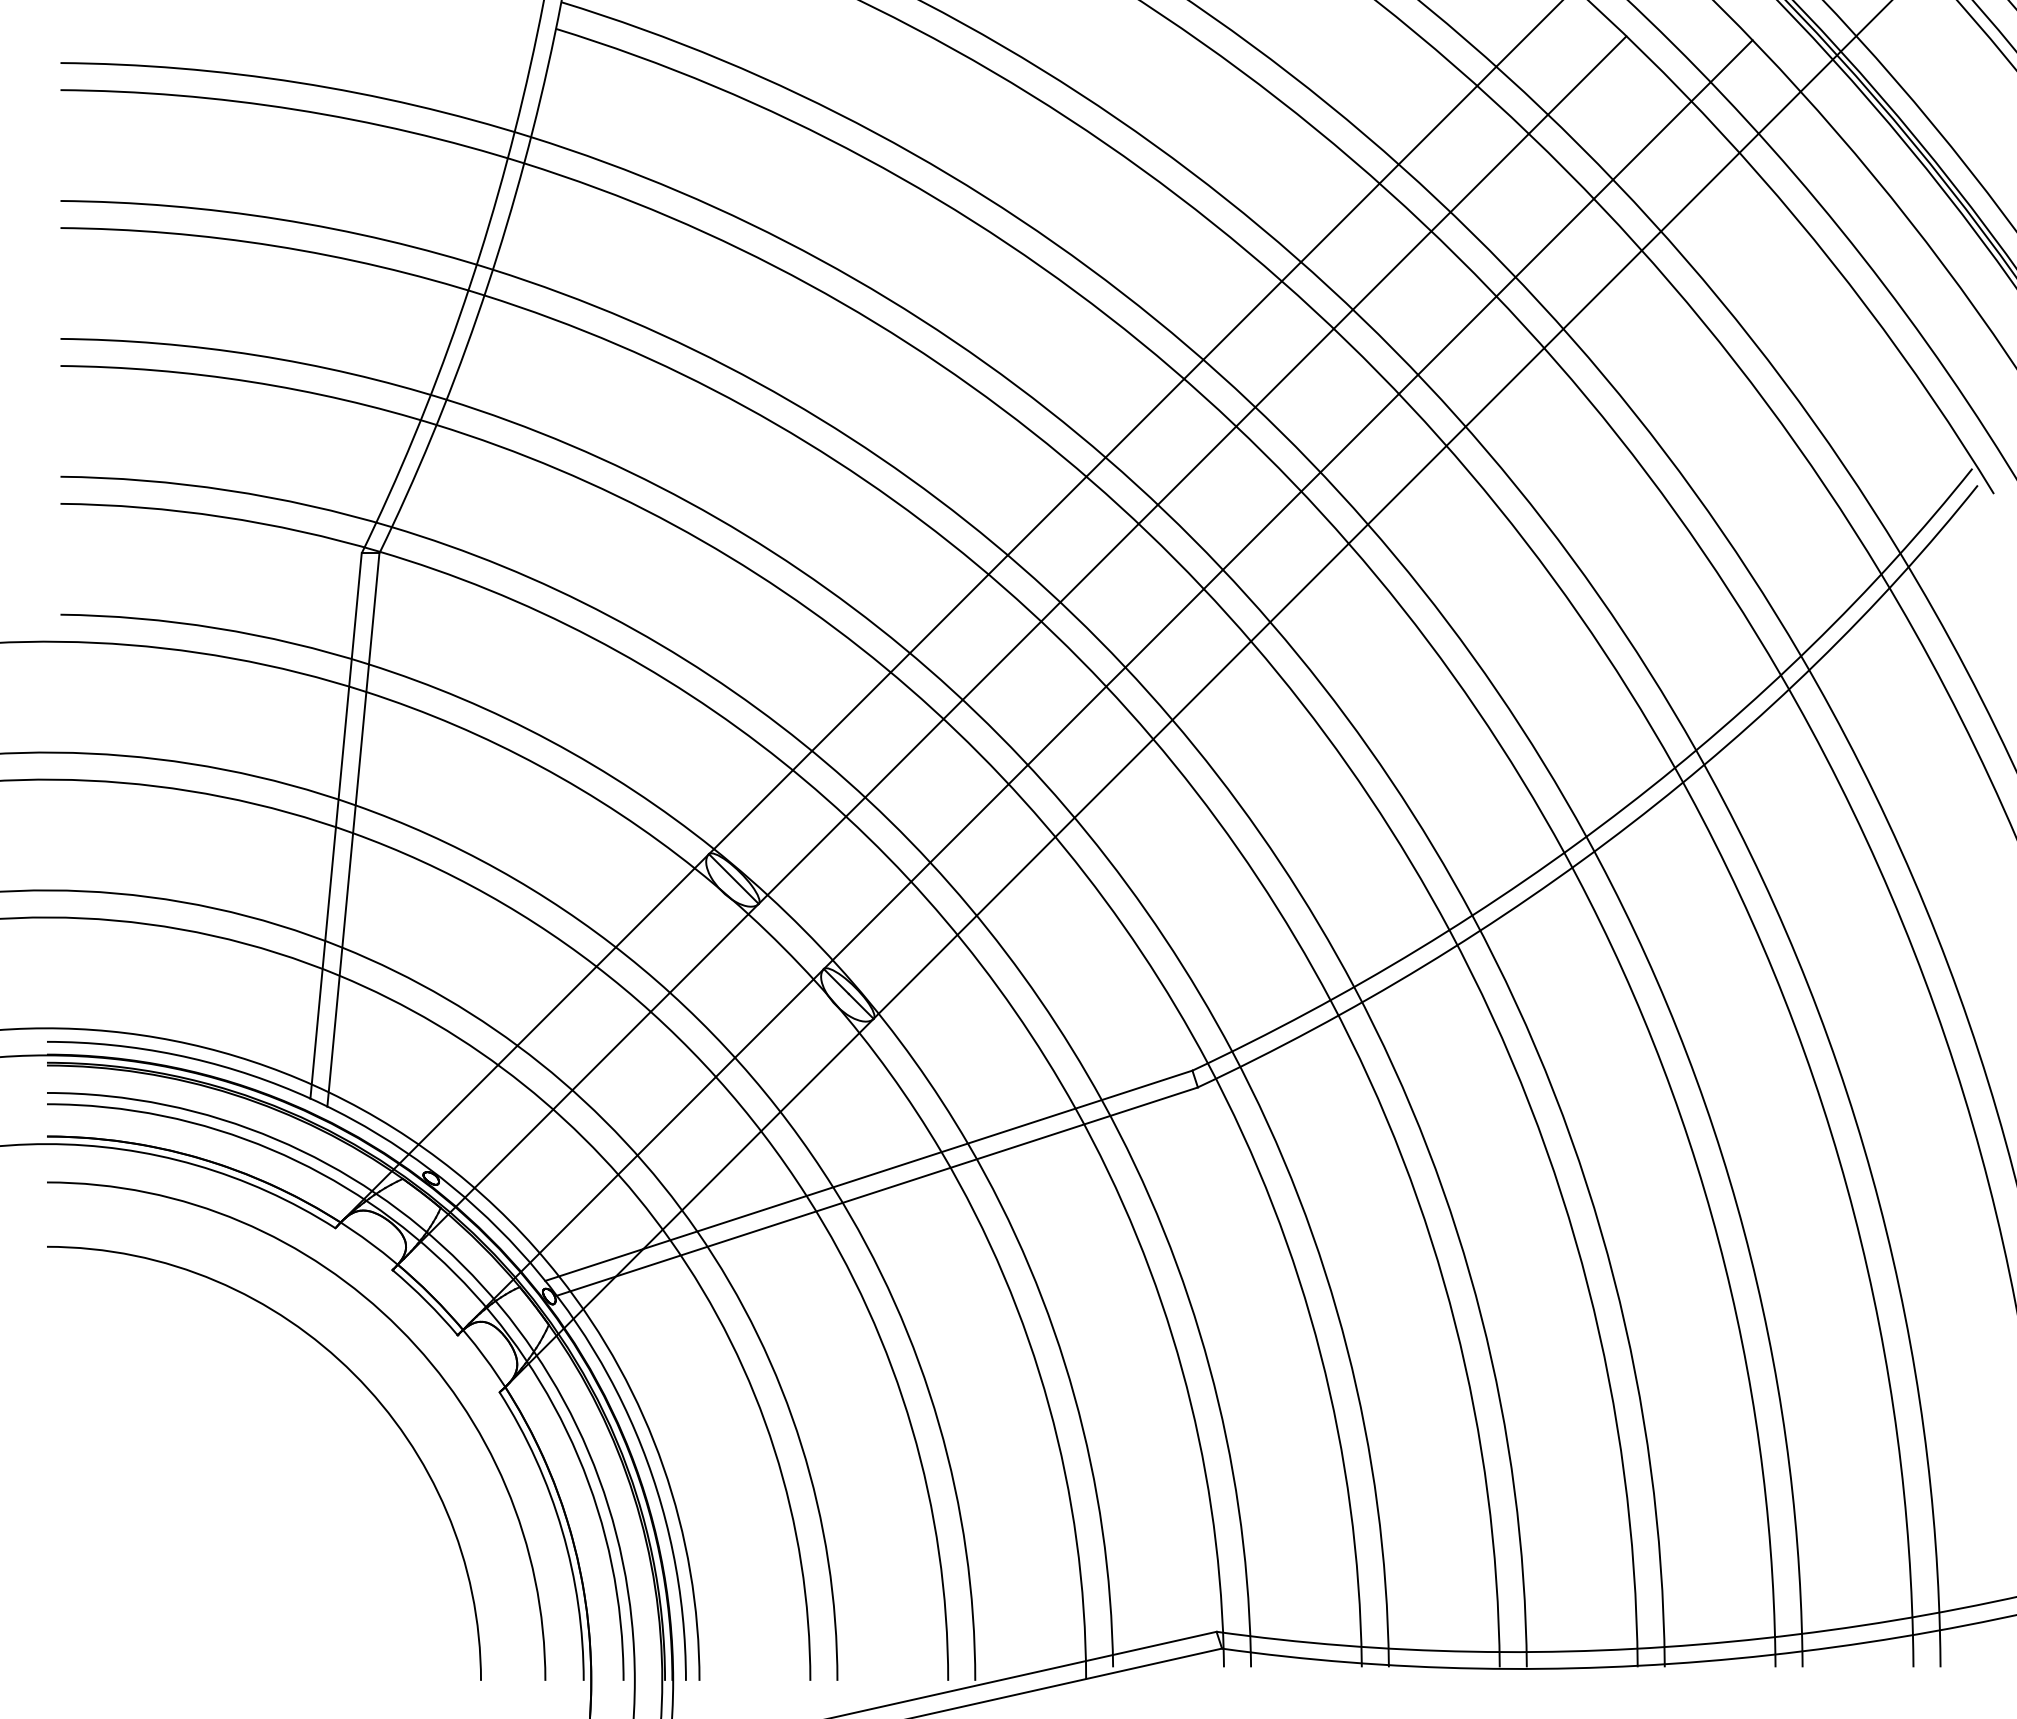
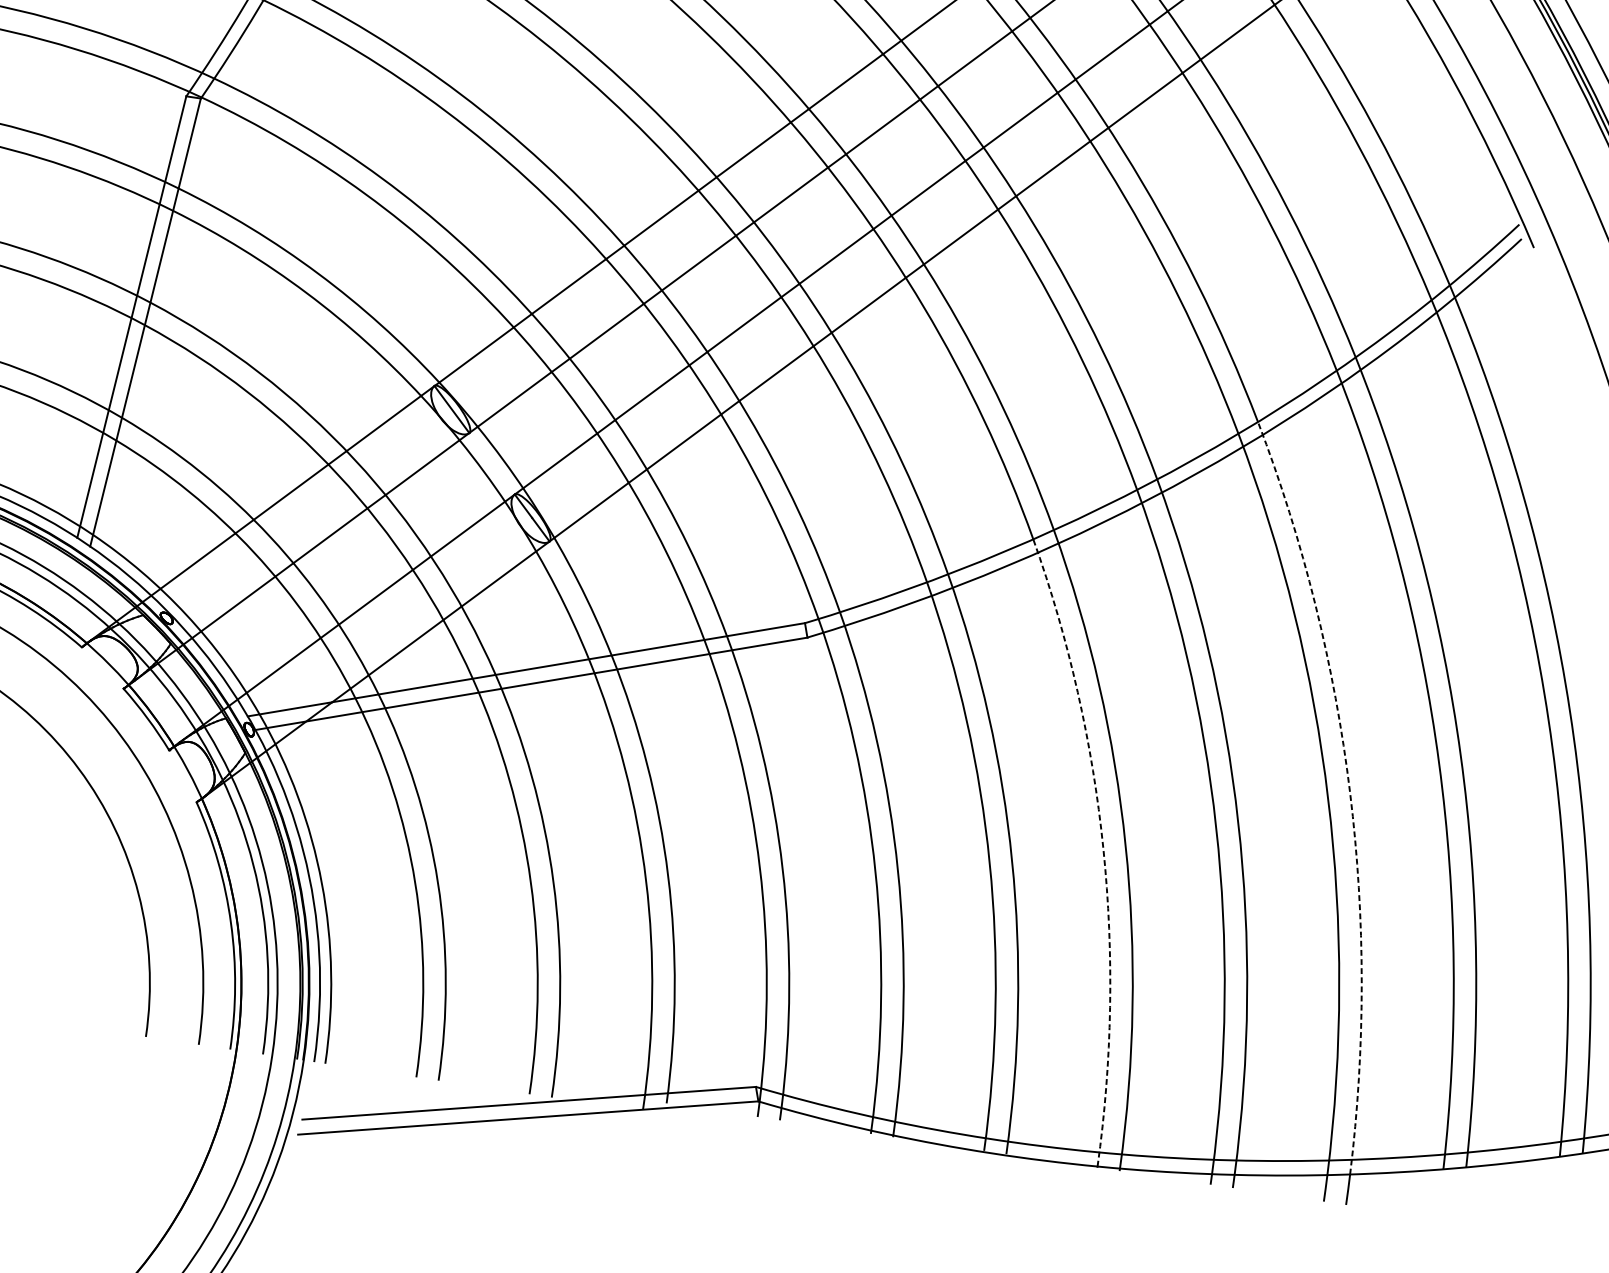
arc: (1871, 1175) -> (1349, 792), solid -> dashed
arc: (1588, 1286) -> (1103, 849), solid -> dashed

